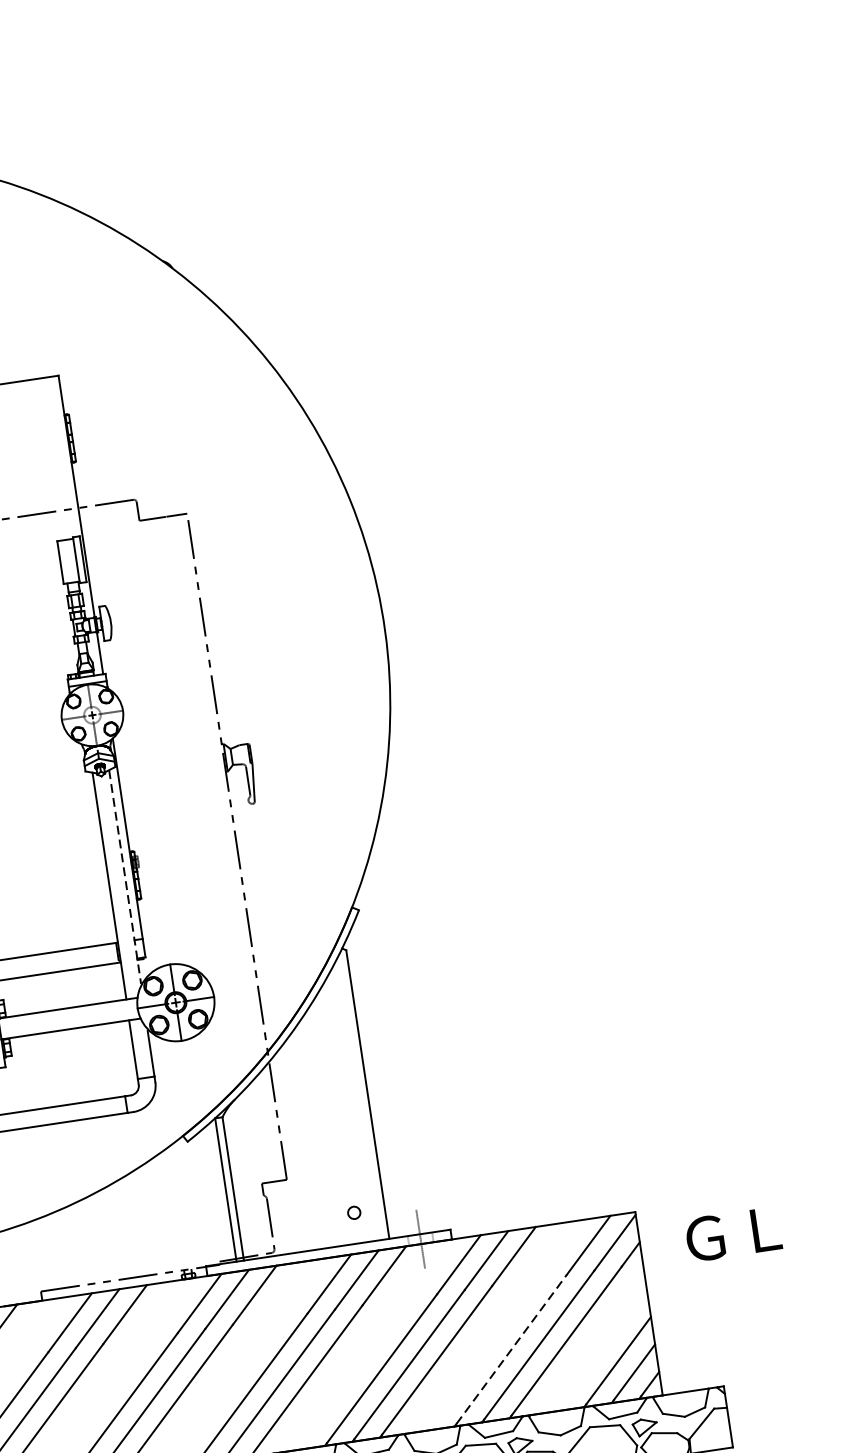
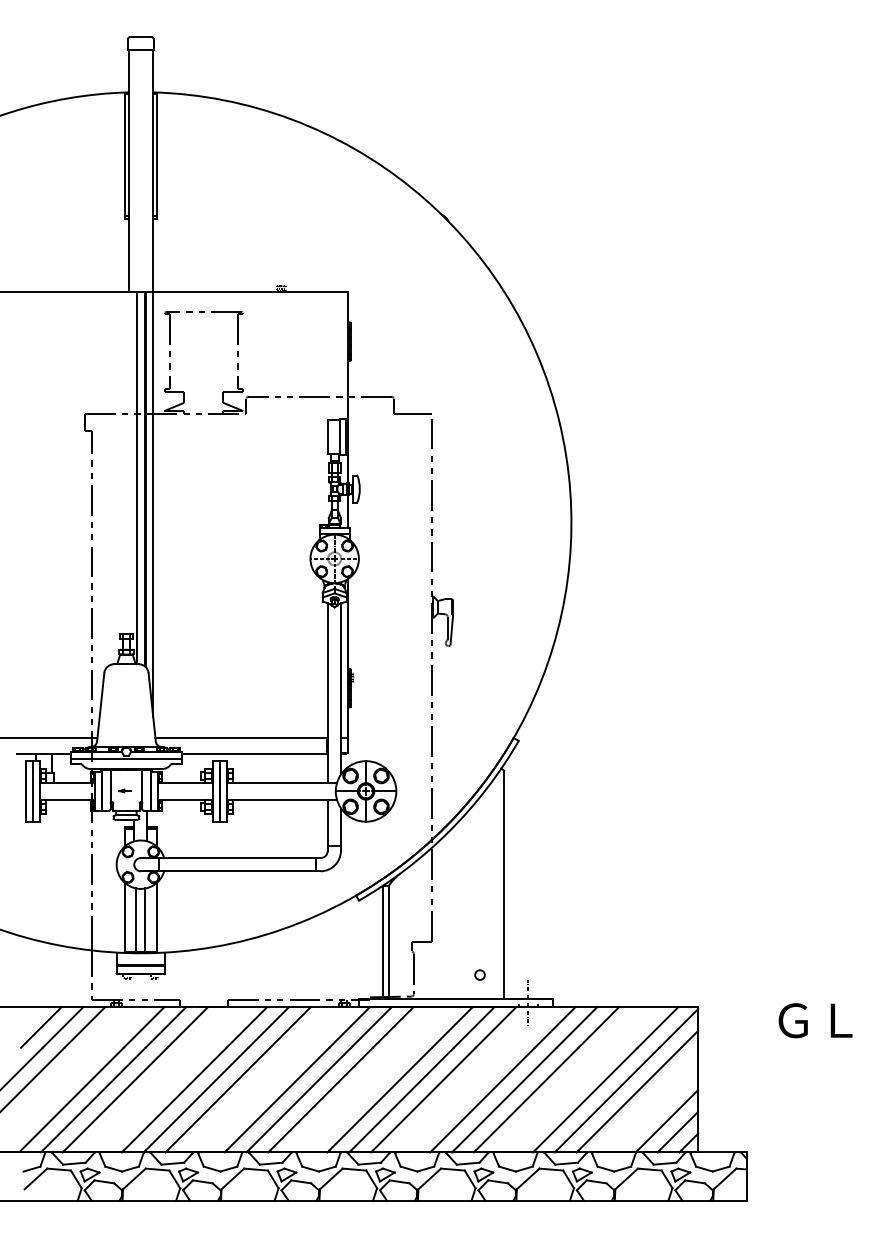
line: (125, 877) -> (341, 688), dashed -> solid
text: (733, 1234) -> (815, 1020), moved
line: (512, 1349) -> (586, 1099), dashed -> solid

